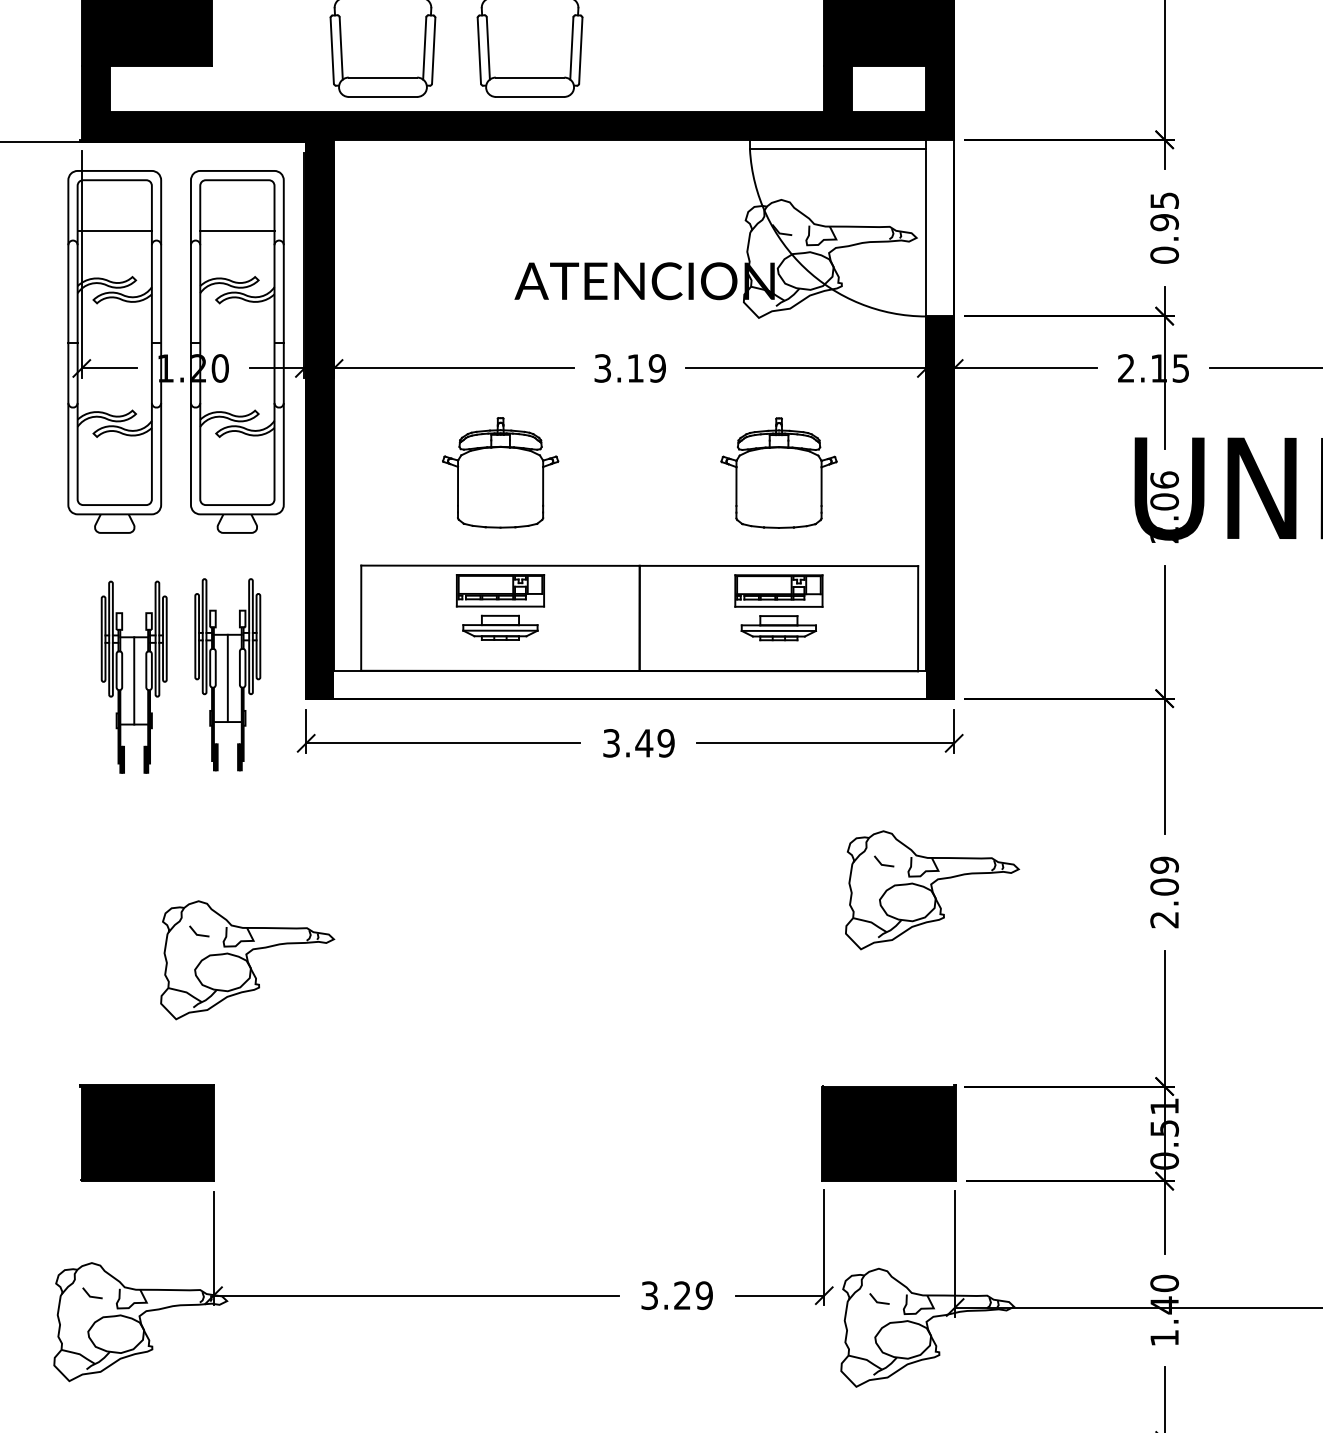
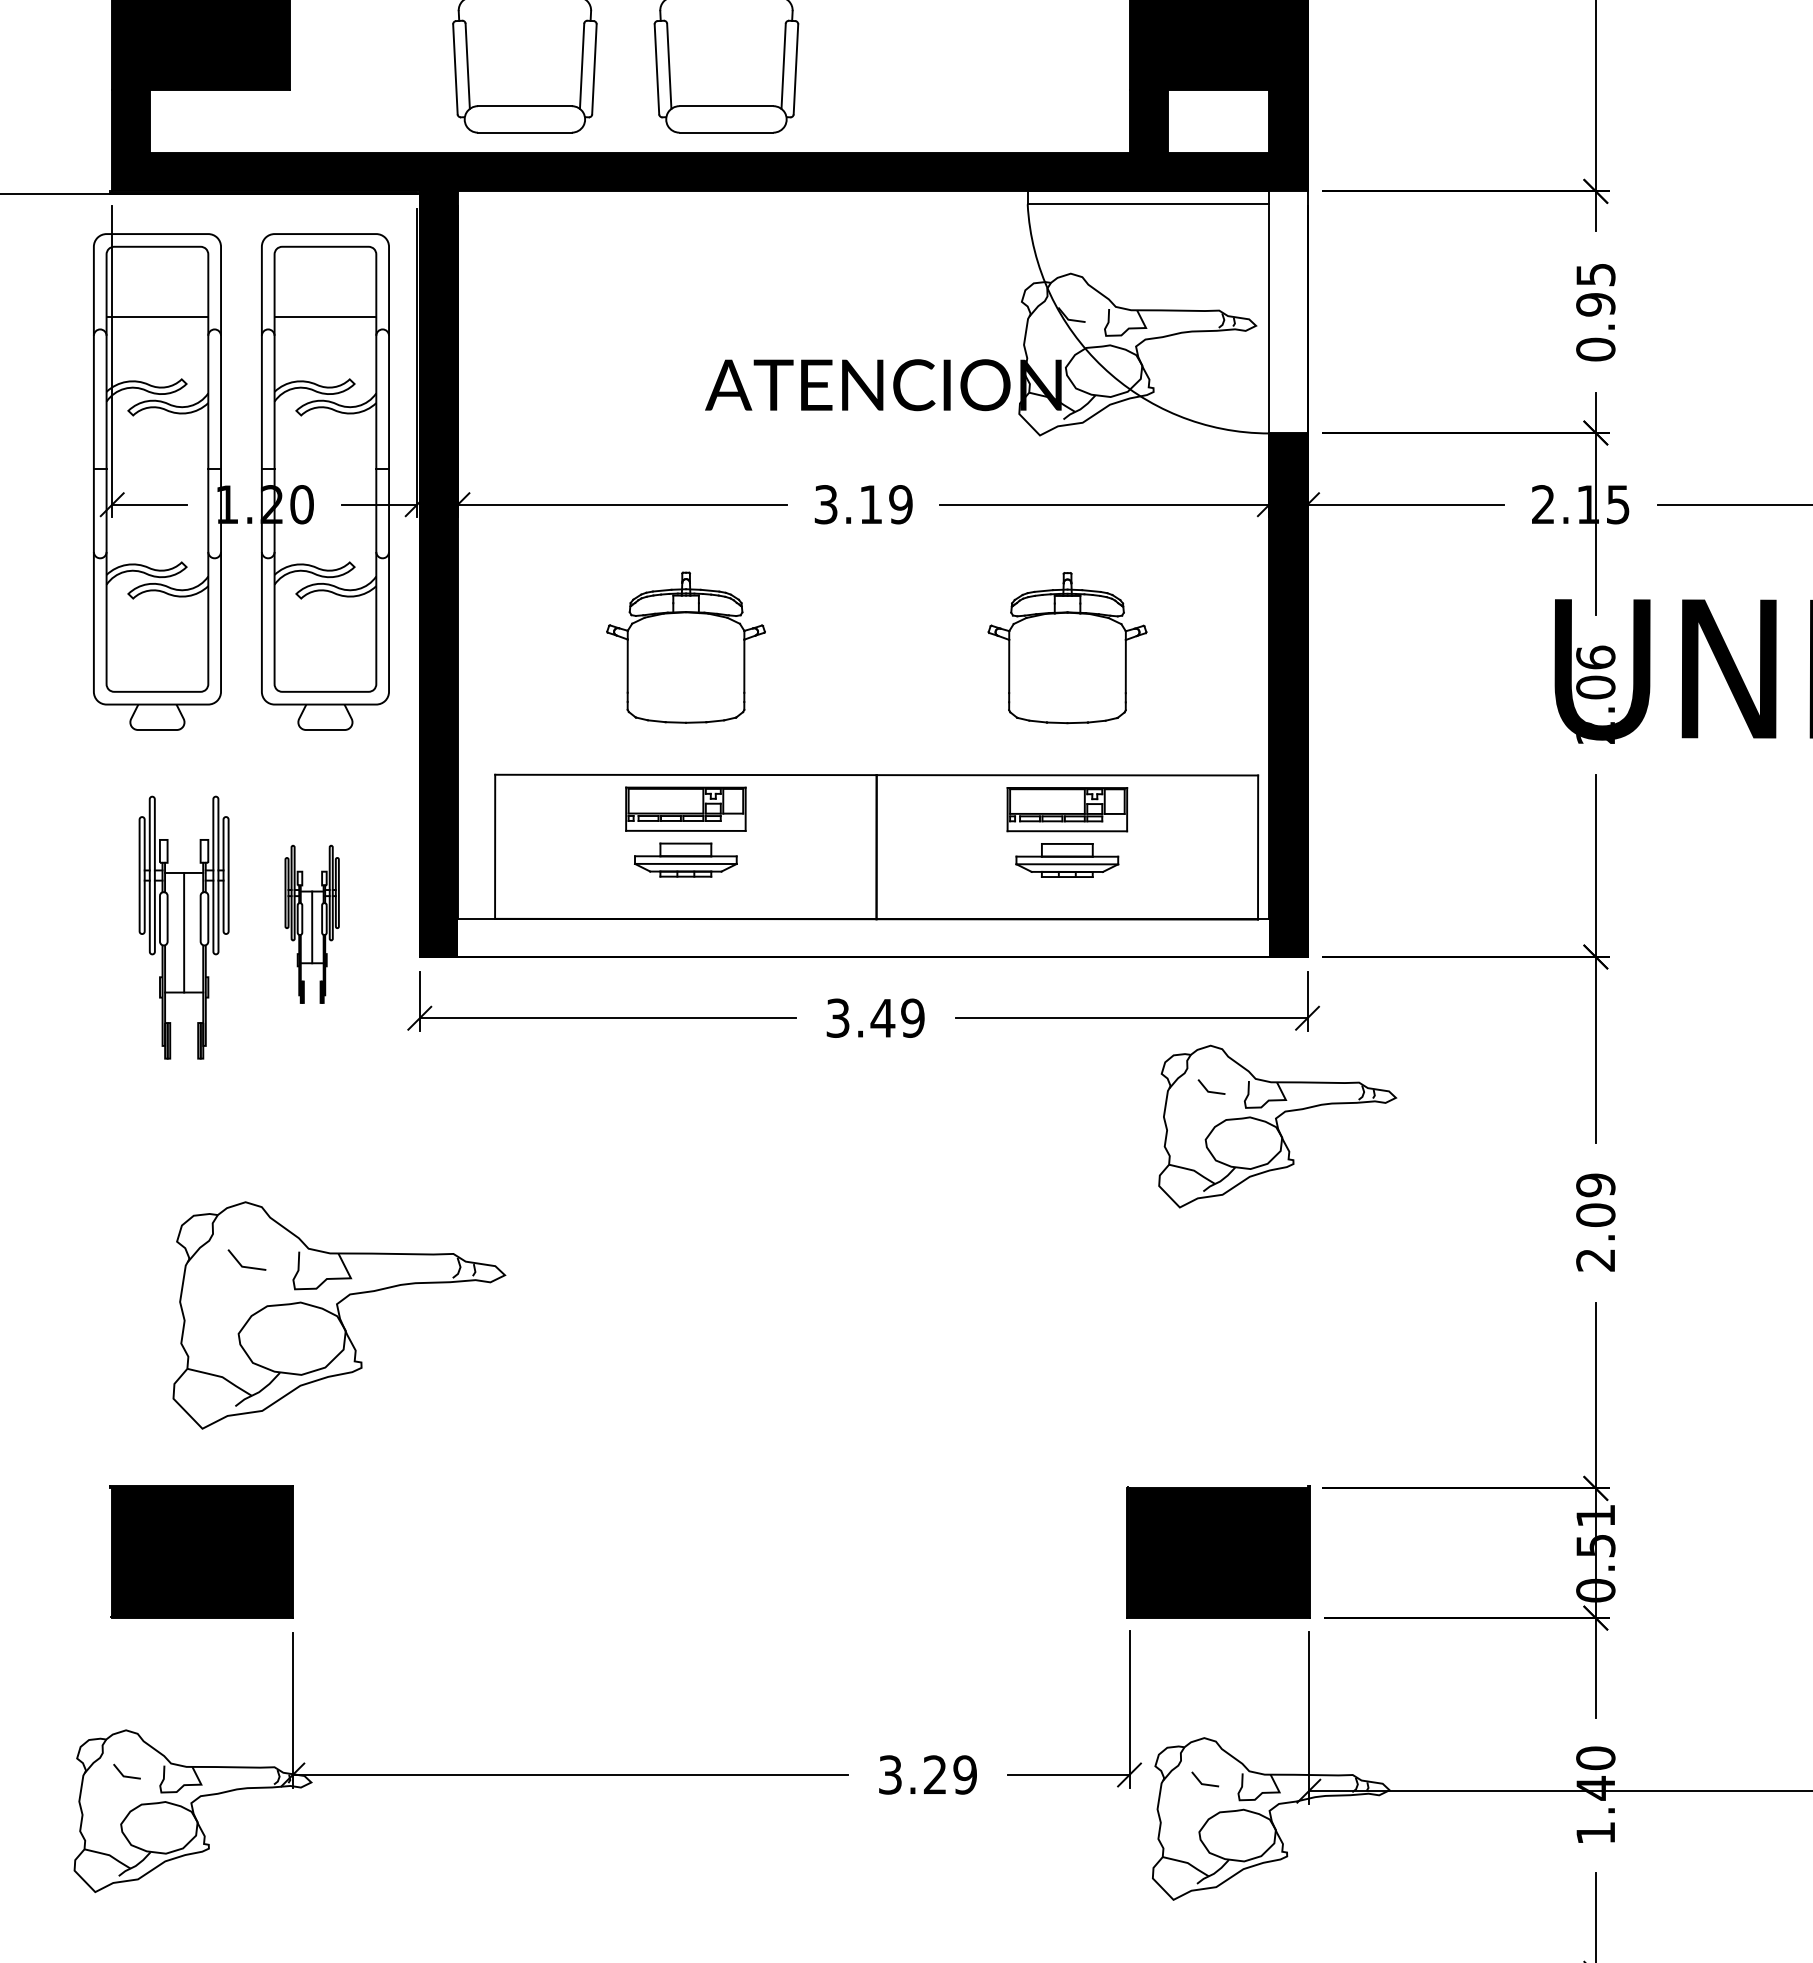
part: (227, 674) -> (311, 924), size x0.6
part: (932, 890) -> (1277, 1126), moved
part: (247, 960) -> (339, 1315), size x1.4

